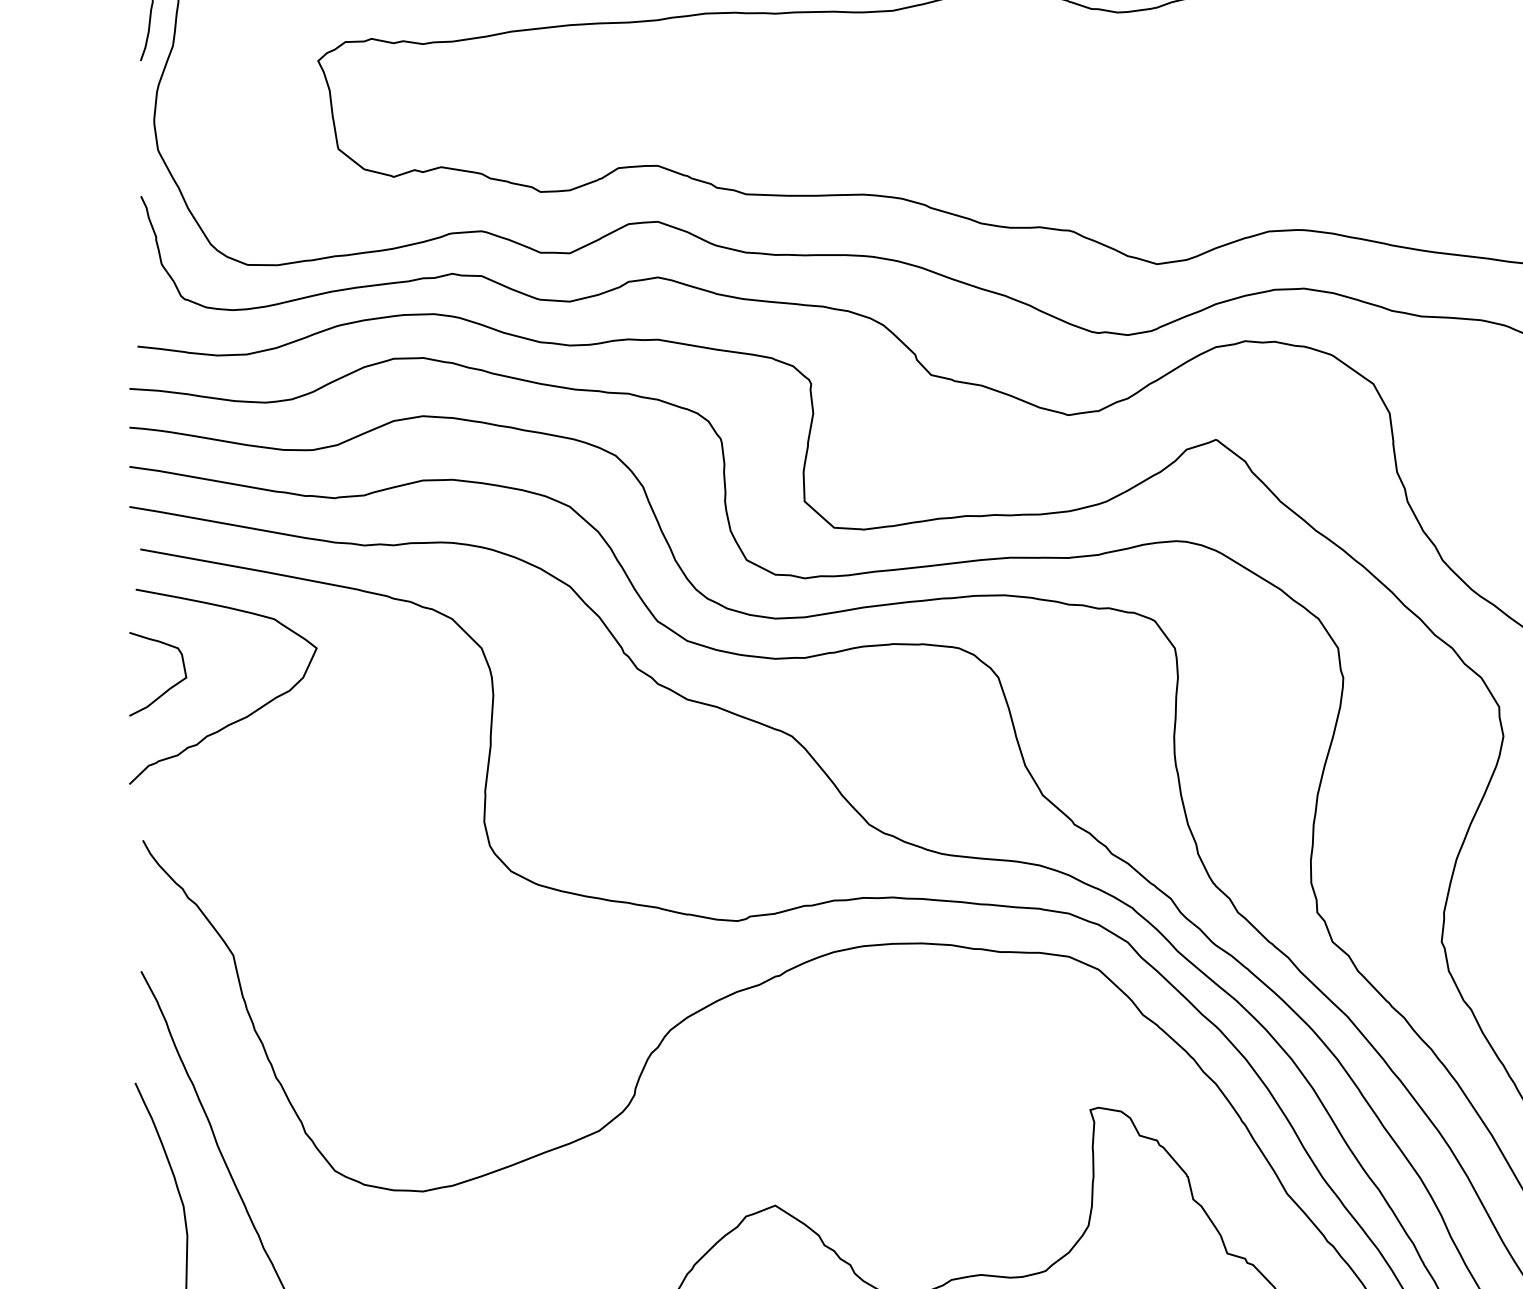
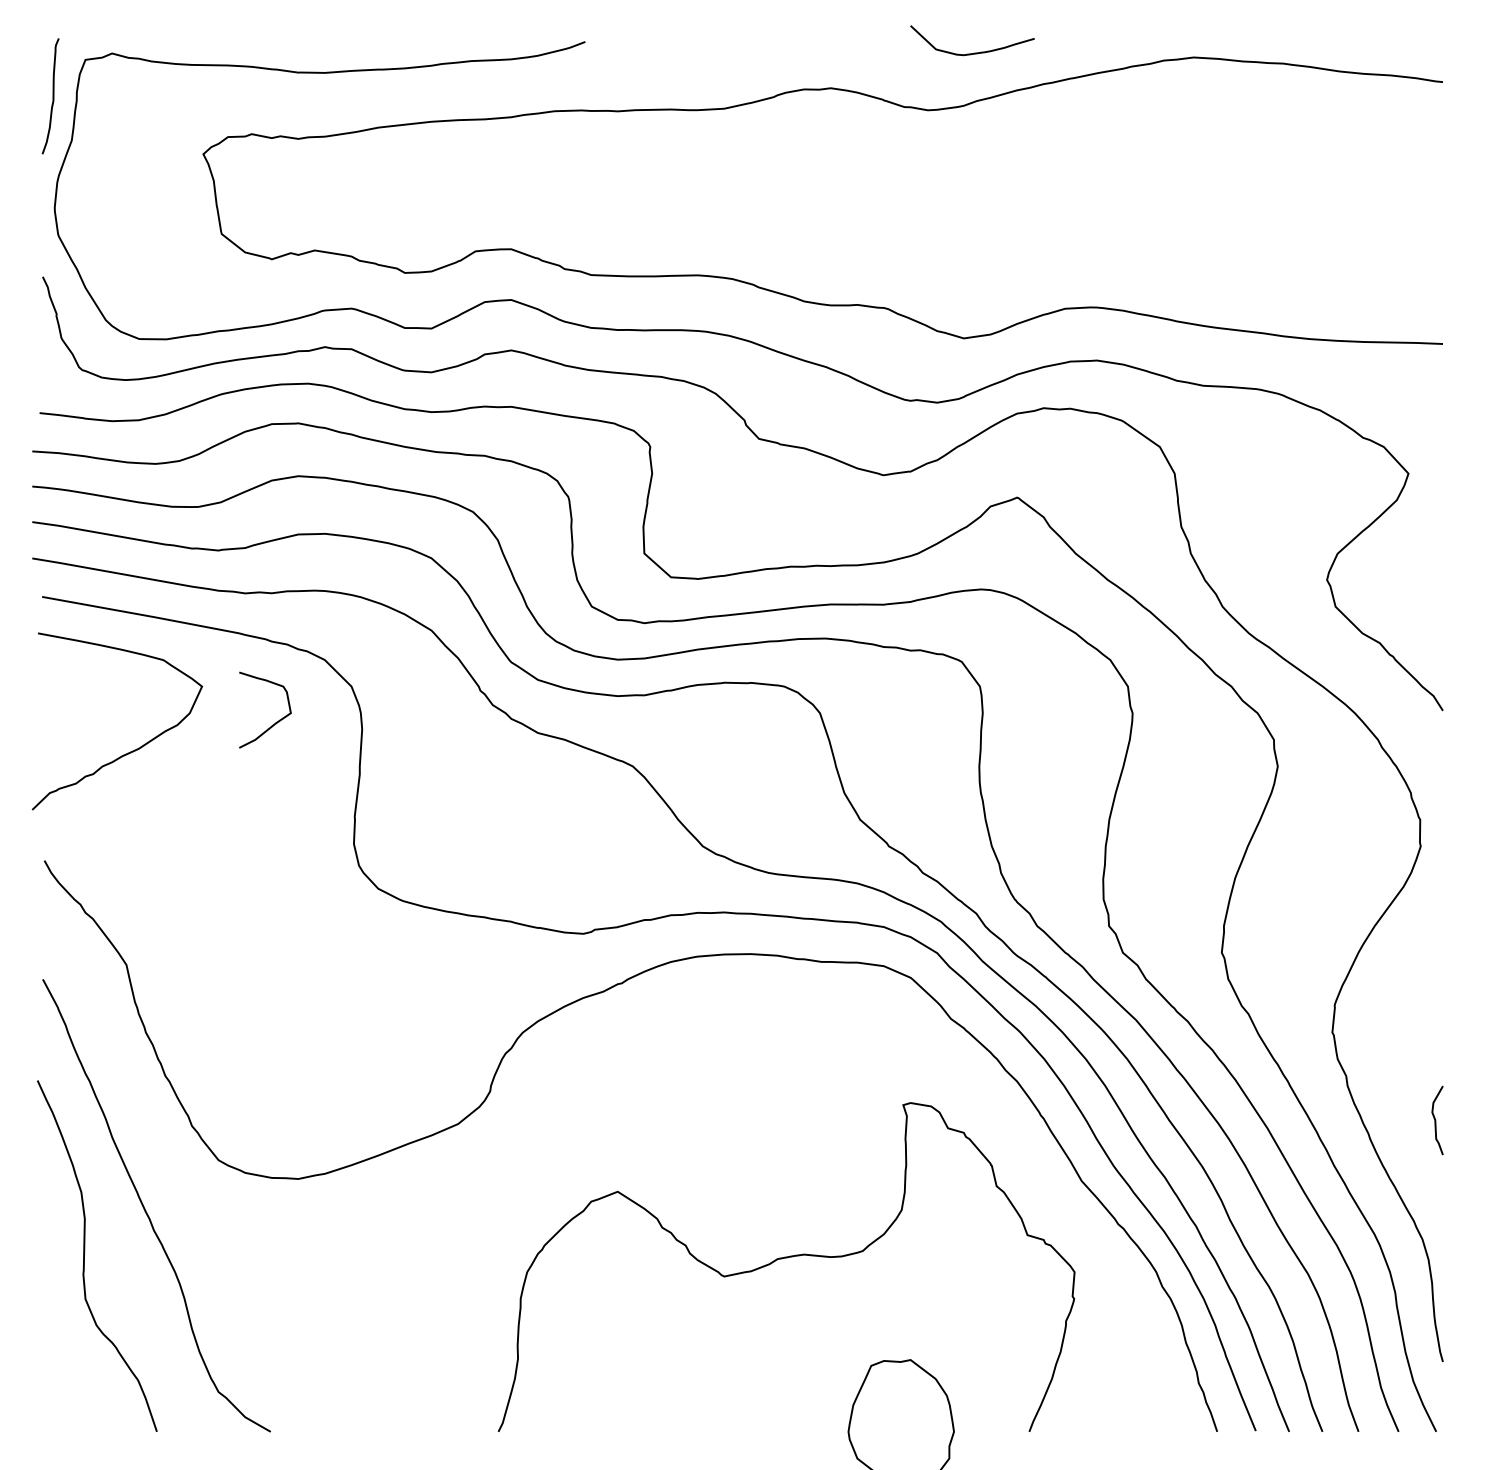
curve: (170, 686) -> (276, 721), moved

